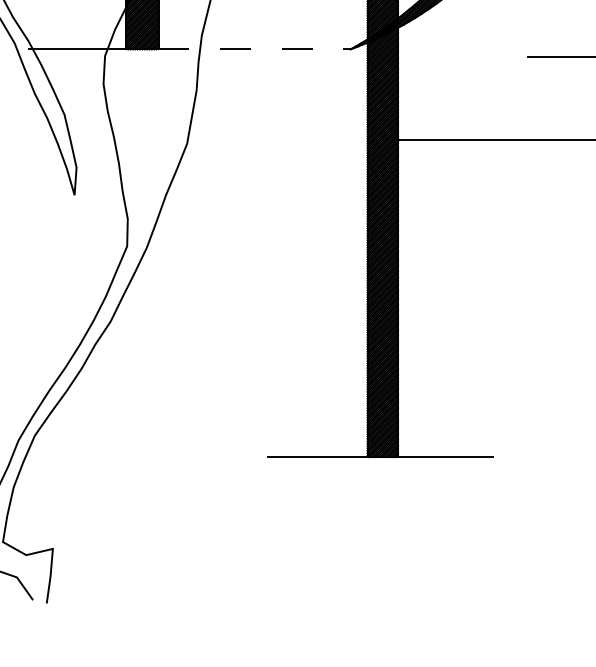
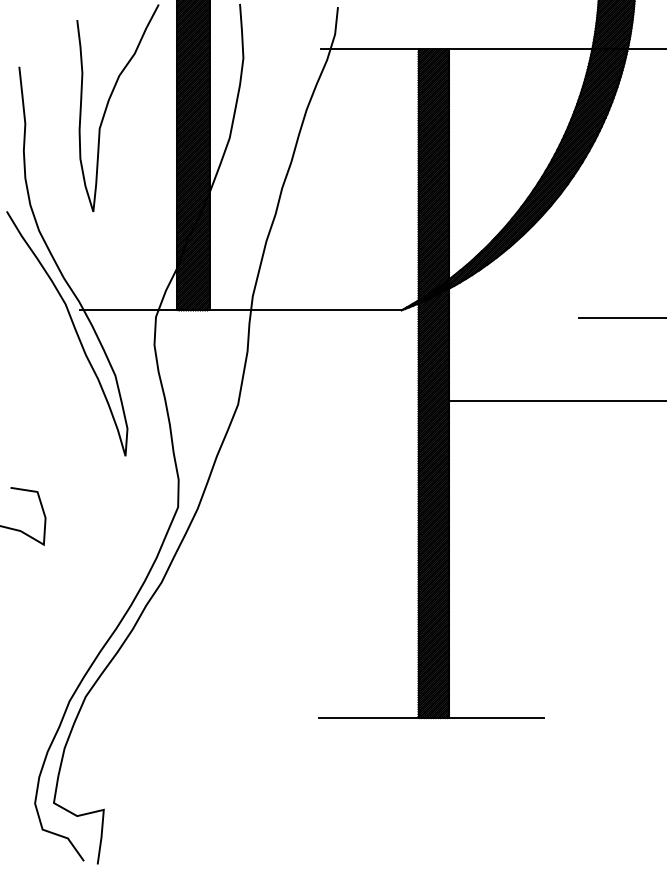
line: (254, 49) -> (305, 310), dashed -> solid

